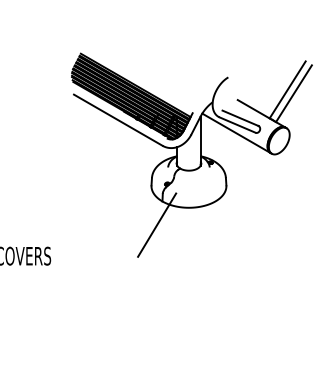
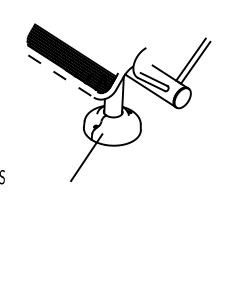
line: (118, 120) -> (61, 76), solid -> dashed

